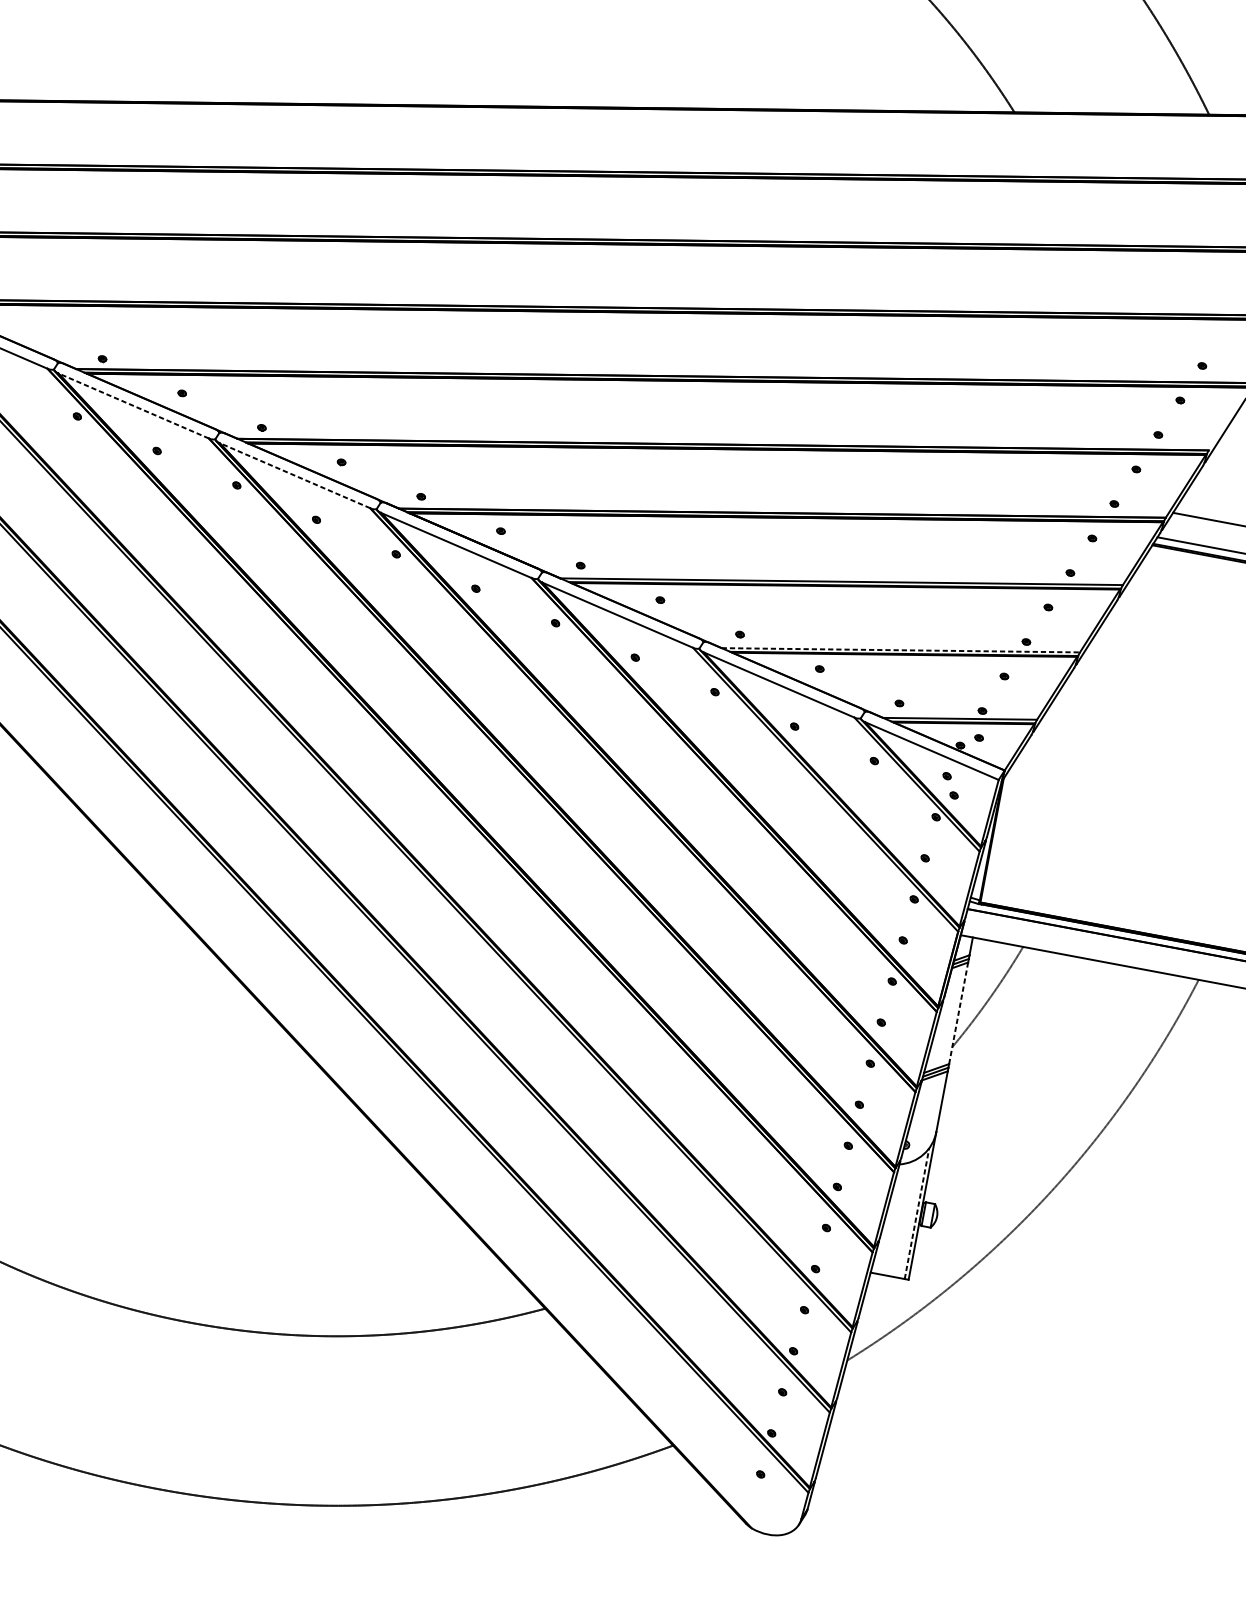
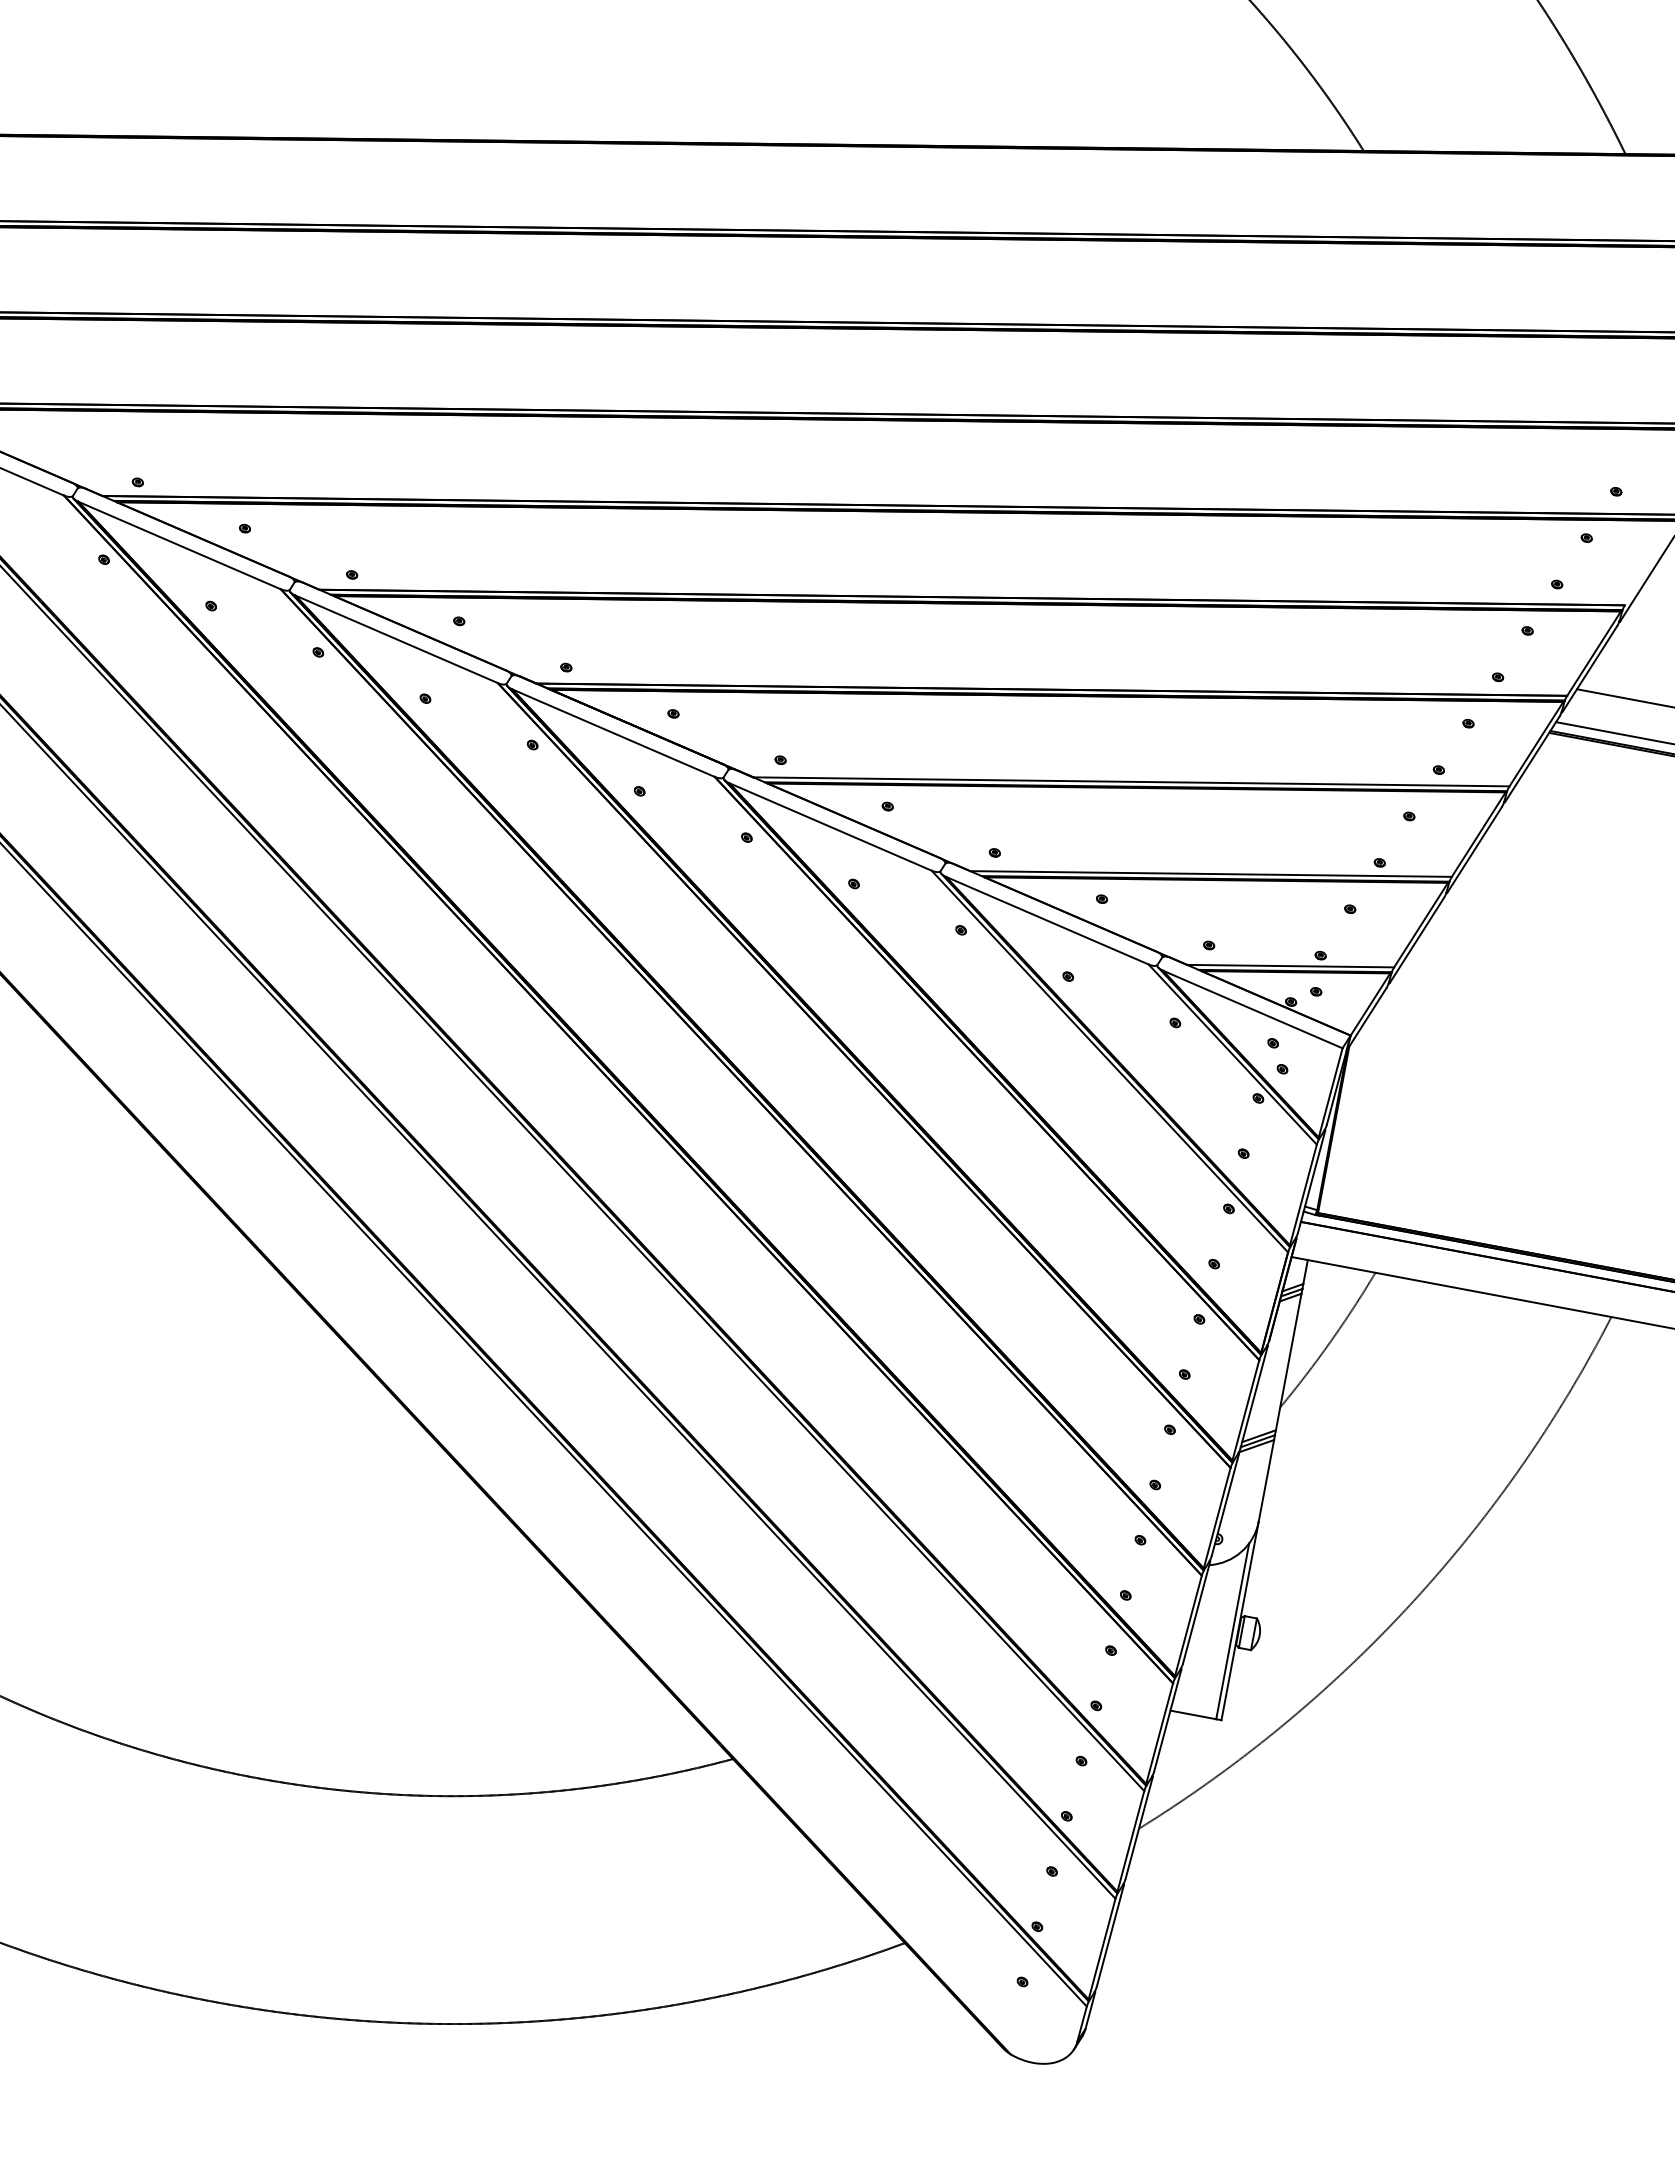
line: (133, 405) -> (179, 545), dashed -> solid
line: (294, 475) -> (396, 639), dashed -> solid
line: (901, 650) -> (1211, 874), dashed -> solid
line: (958, 1012) -> (1288, 1361), dashed -> solid
line: (916, 1213) -> (1232, 1630), dashed -> solid

